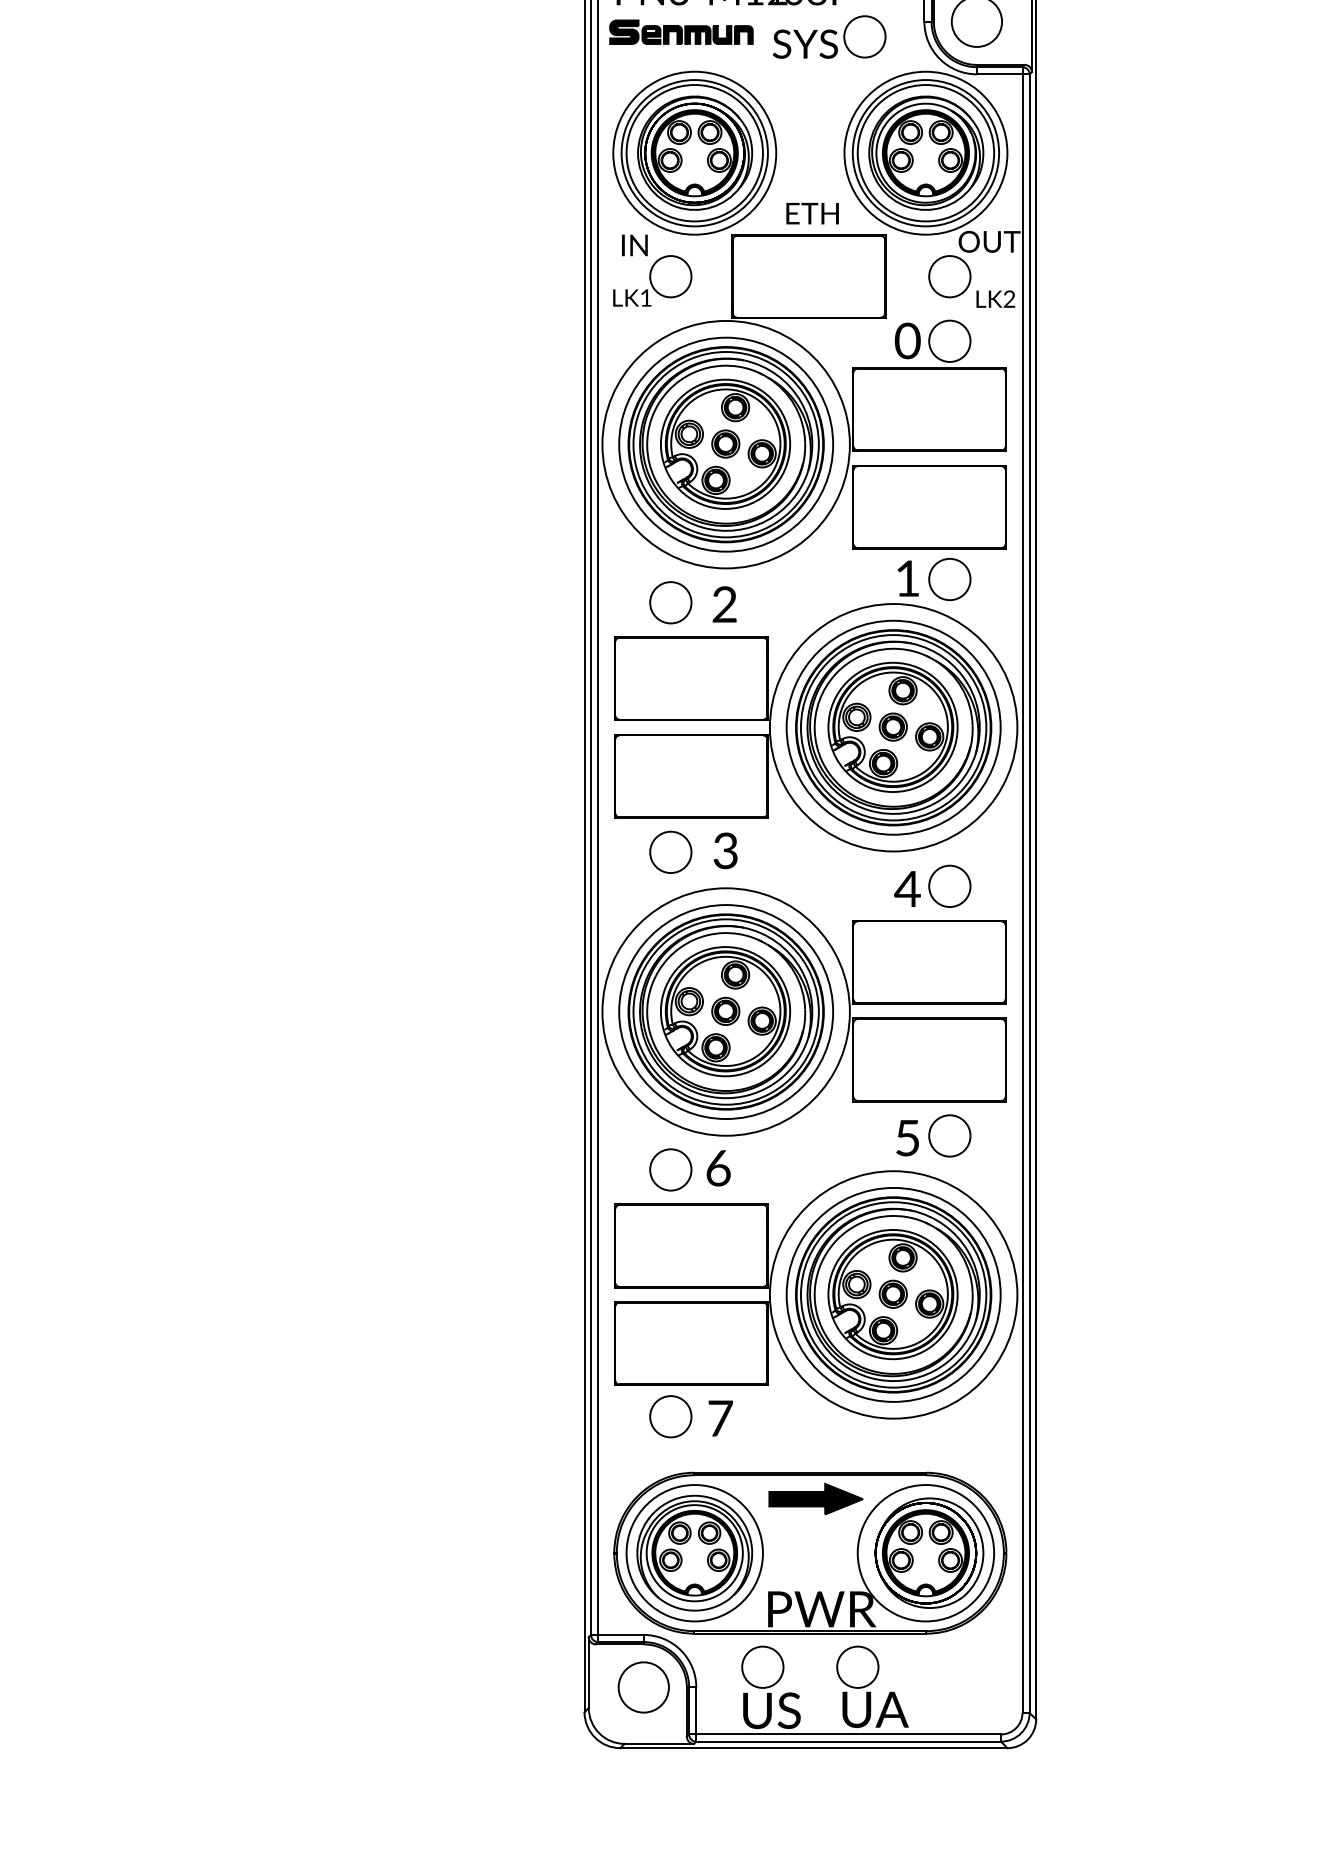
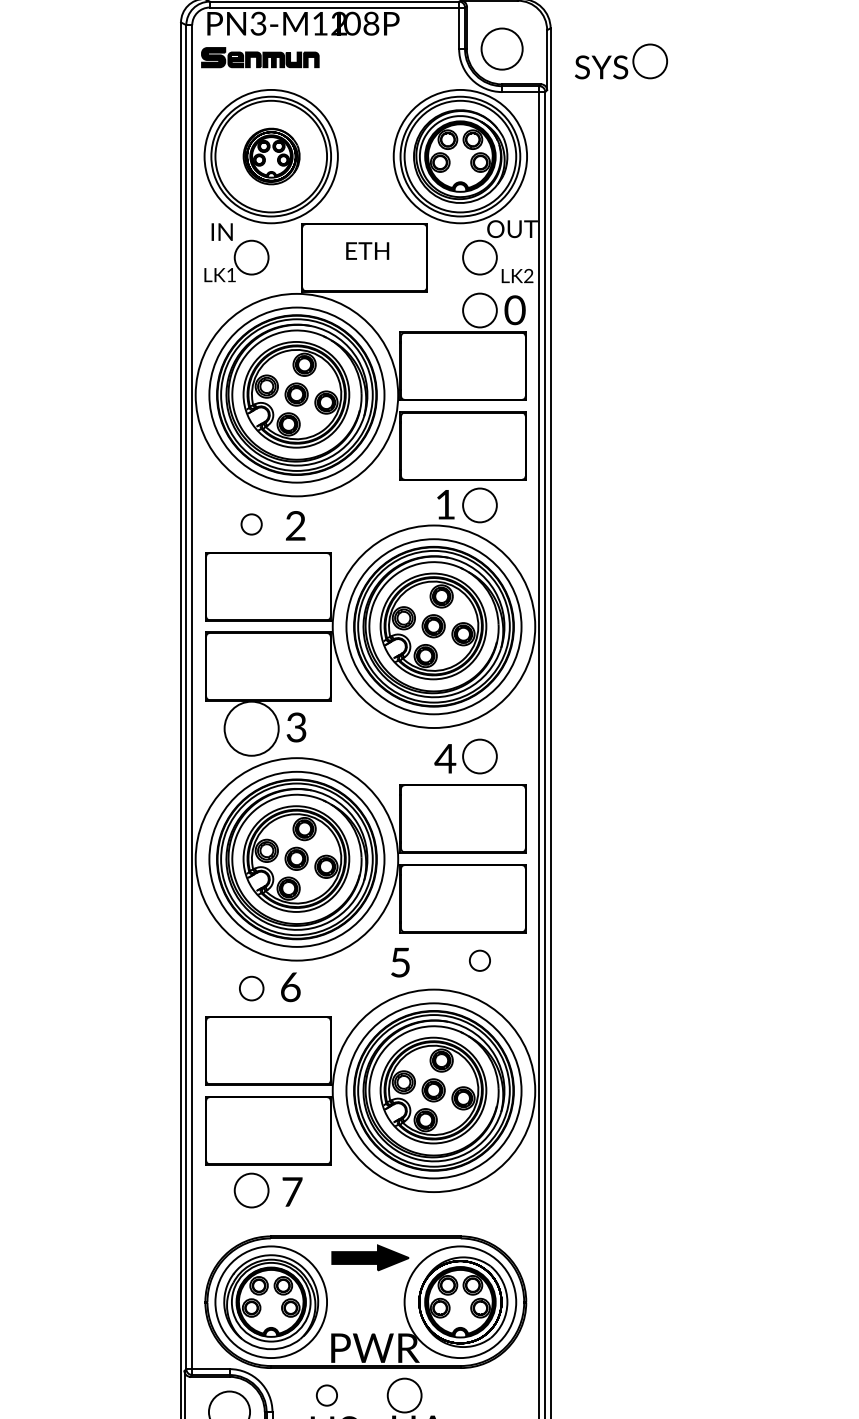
part: (829, 36) -> (621, 61), moved
part: (695, 152) -> (271, 156), size x0.6
text: (812, 213) -> (367, 250), moved
text: (907, 340) -> (514, 309), moved
circle: (670, 602) -> (251, 524), size x0.6
circle: (670, 852) -> (251, 728), size x1.6
circle: (949, 1135) -> (479, 960), size x0.6
text: (907, 1138) -> (400, 962), moved
circle: (670, 1169) -> (251, 988), size x0.7
circle: (762, 1666) -> (326, 1394), size x0.6

